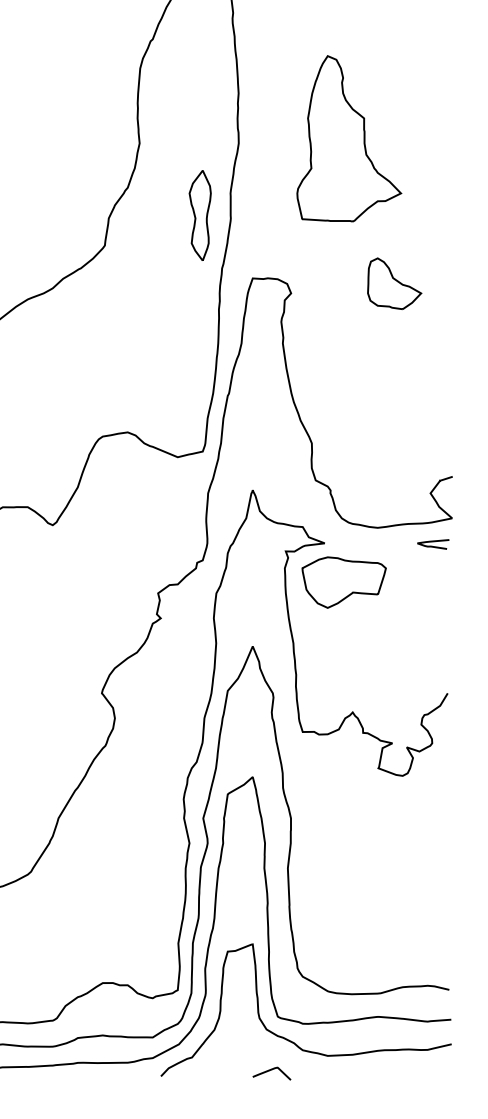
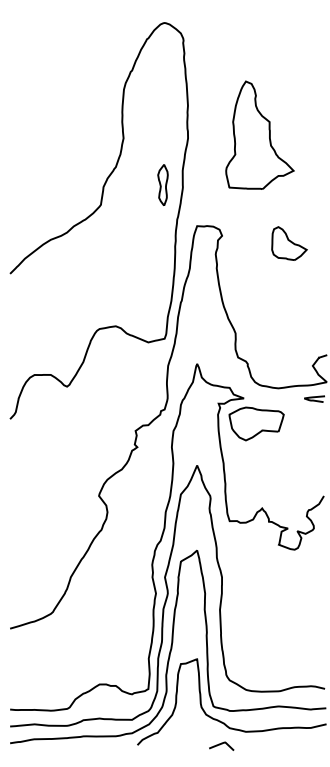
part: (199, 214) -> (162, 184), size x0.7
part: (394, 283) -> (289, 243), moved
curve: (271, 1070) -> (221, 744), moved

